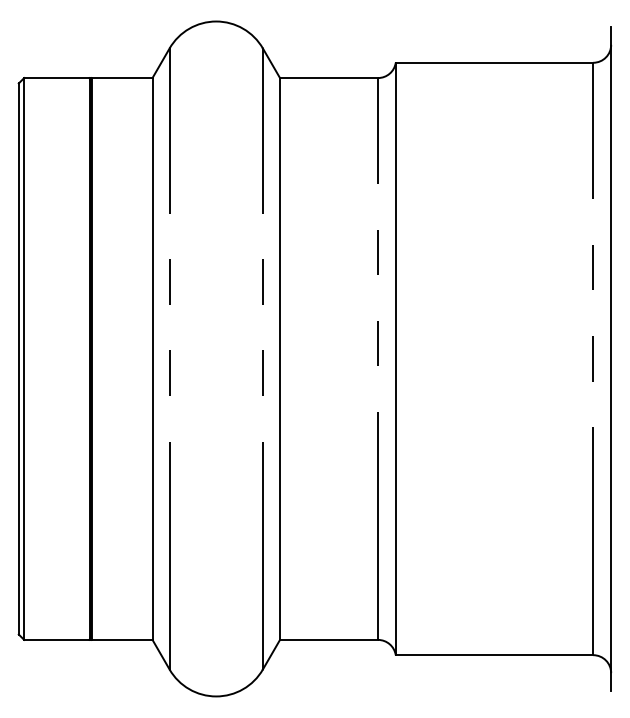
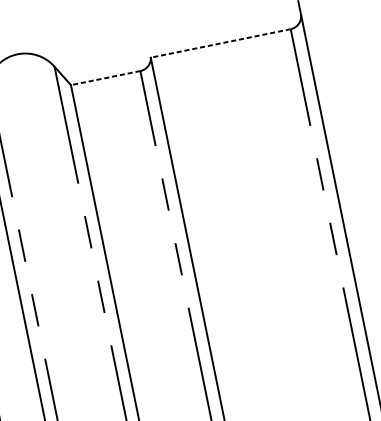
line: (494, 62) -> (220, 43), solid -> dashed
line: (328, 78) -> (105, 78), solid -> dashed

